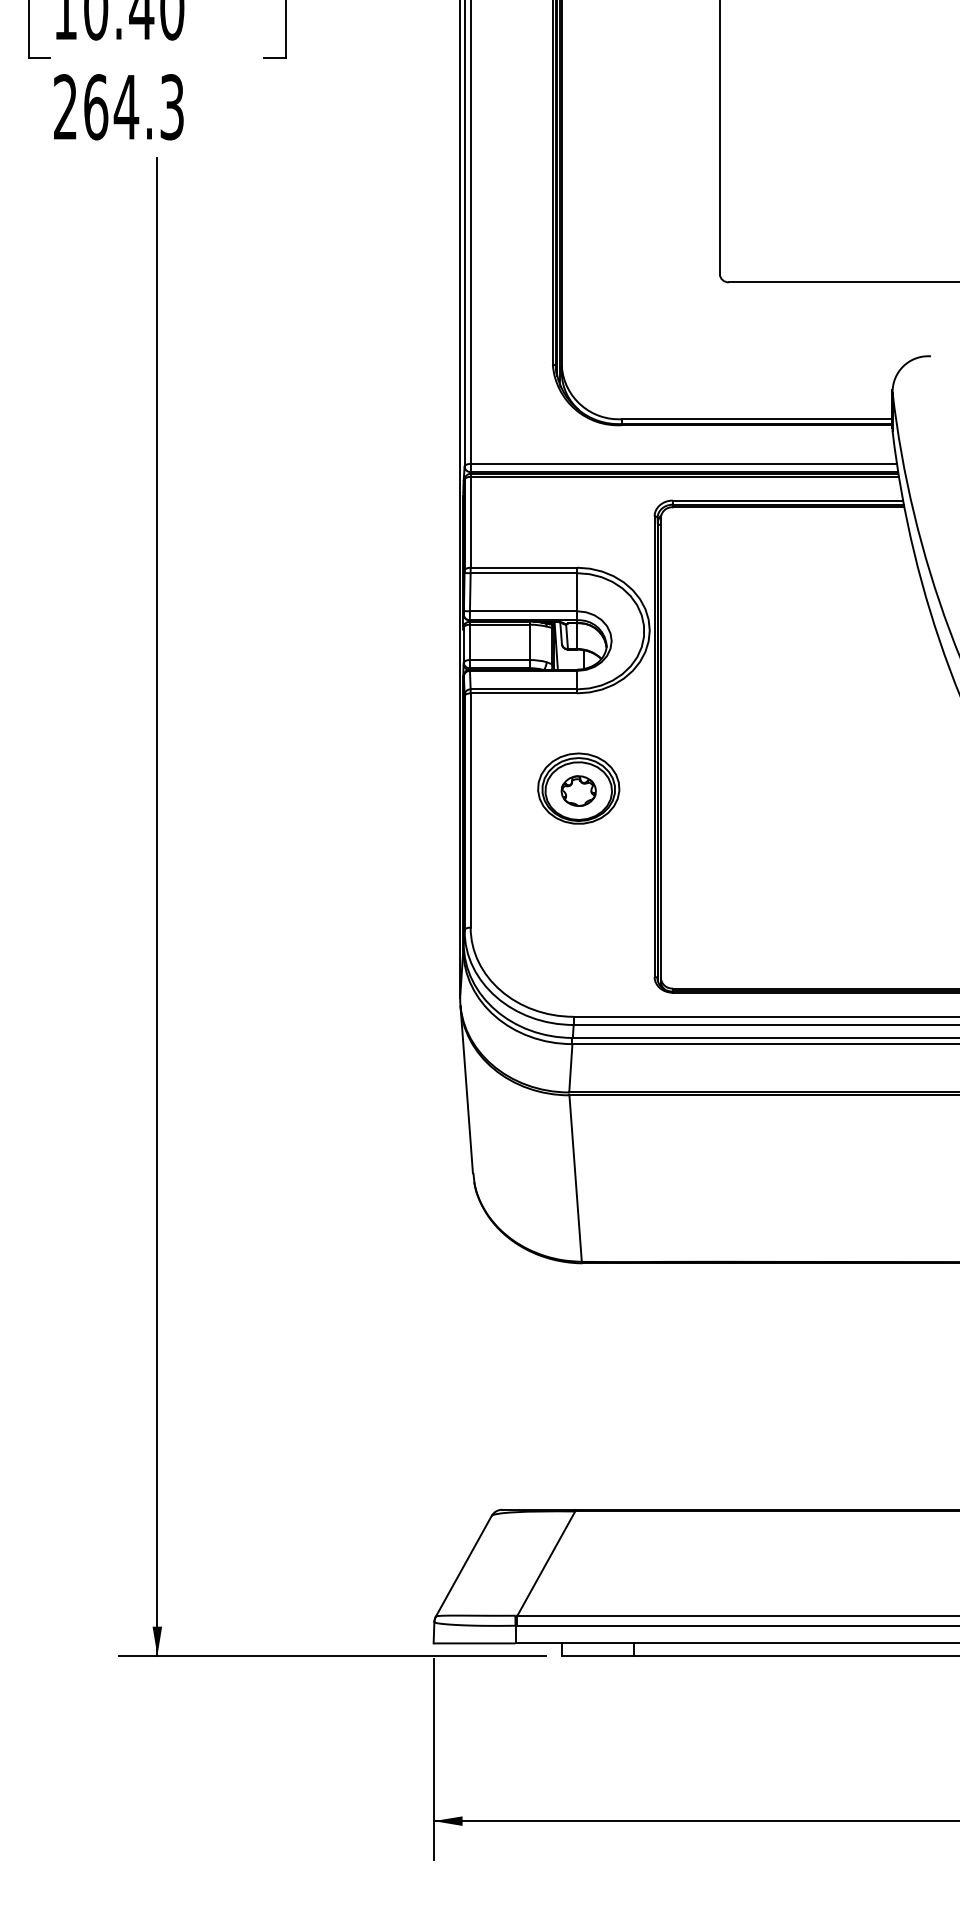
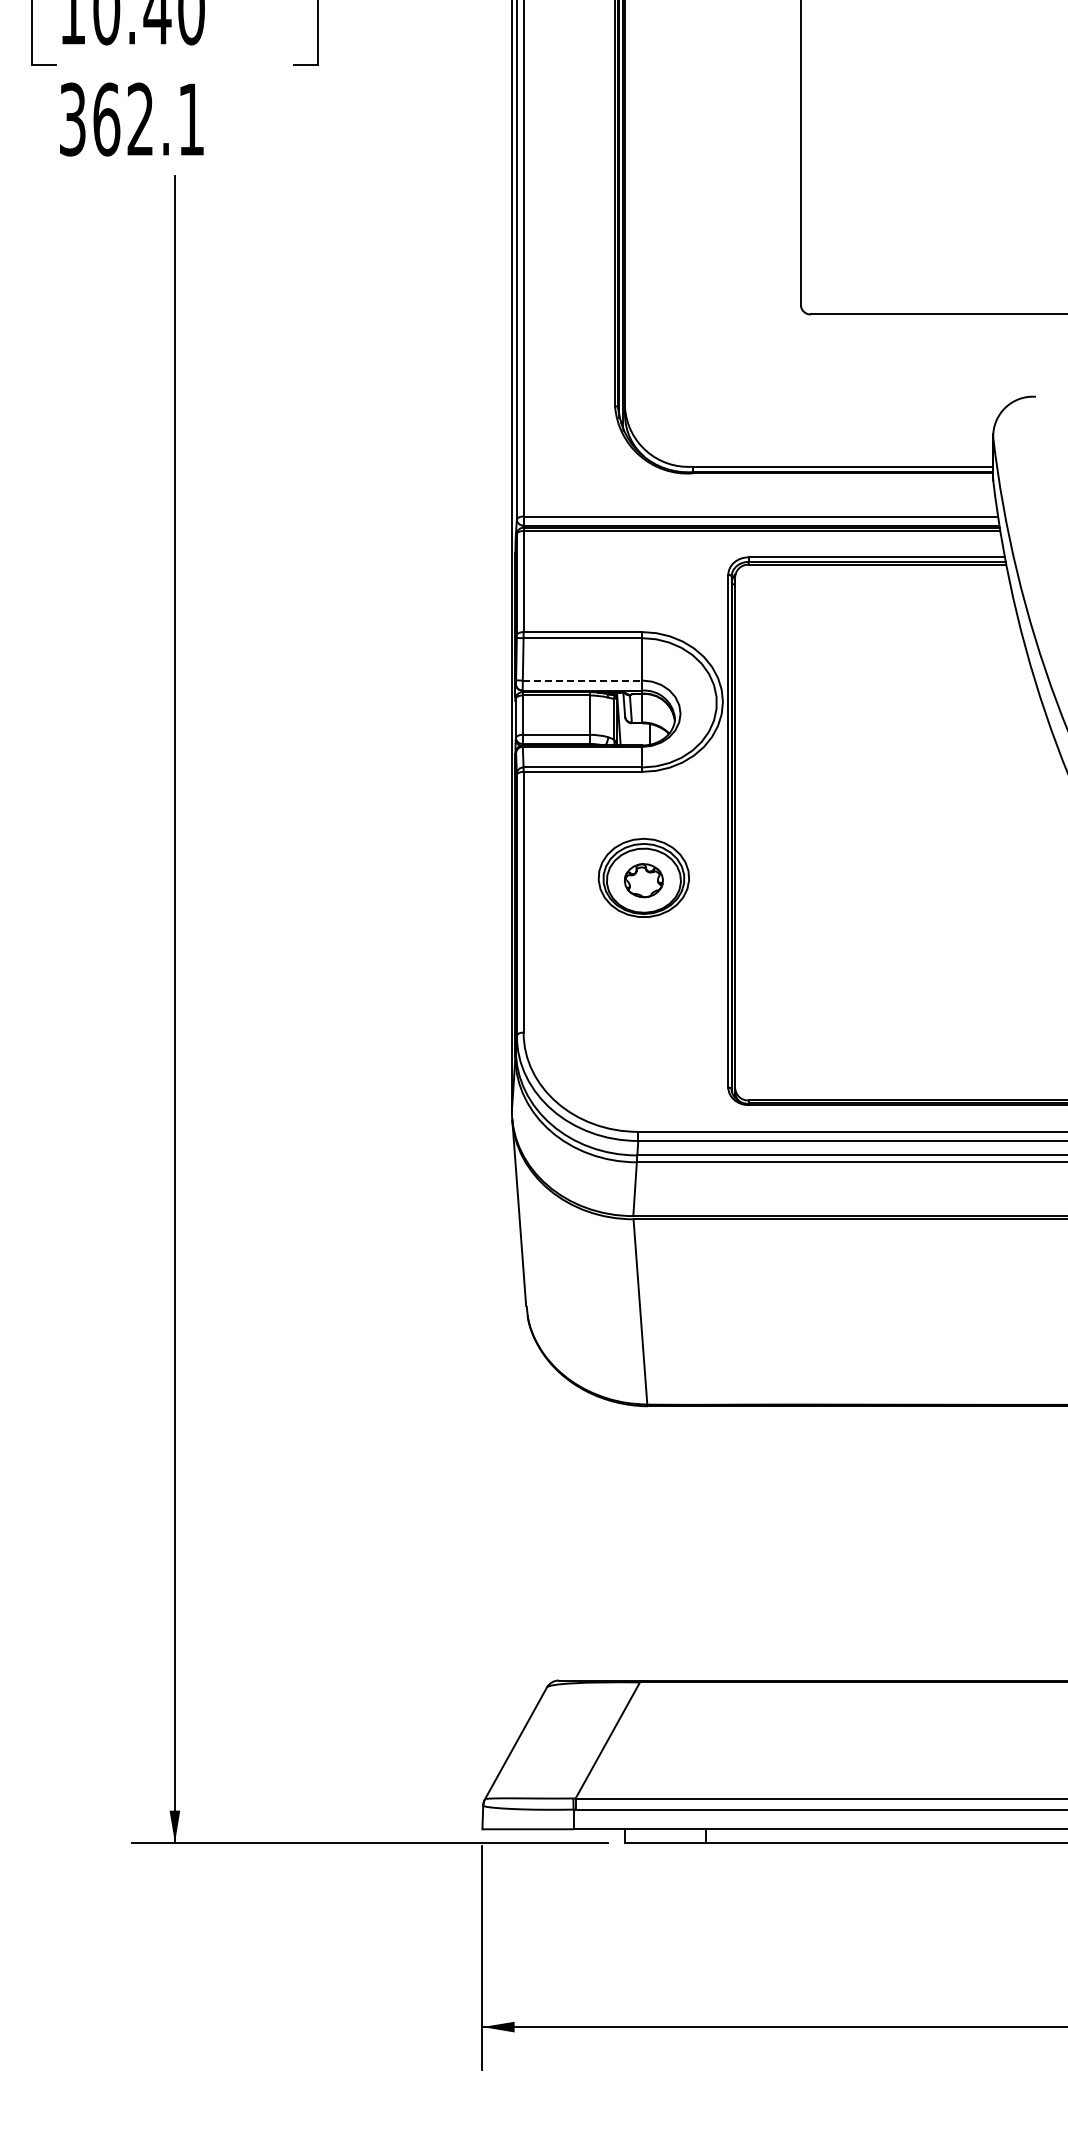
text: (118, 107) -> (131, 119), 264.3 -> 362.1
line: (523, 611) -> (582, 680), solid -> dashed

